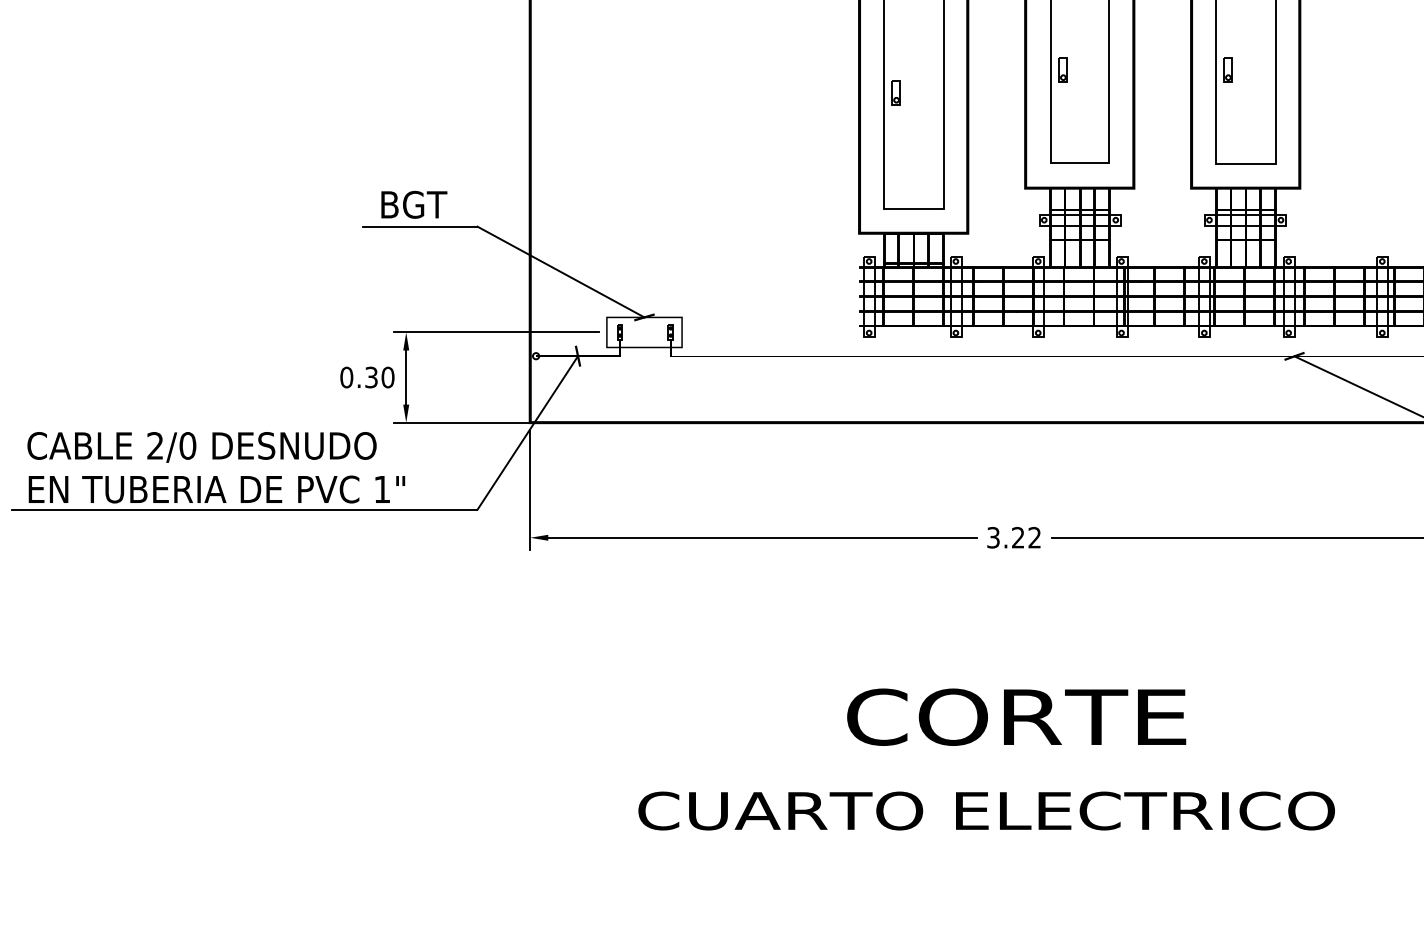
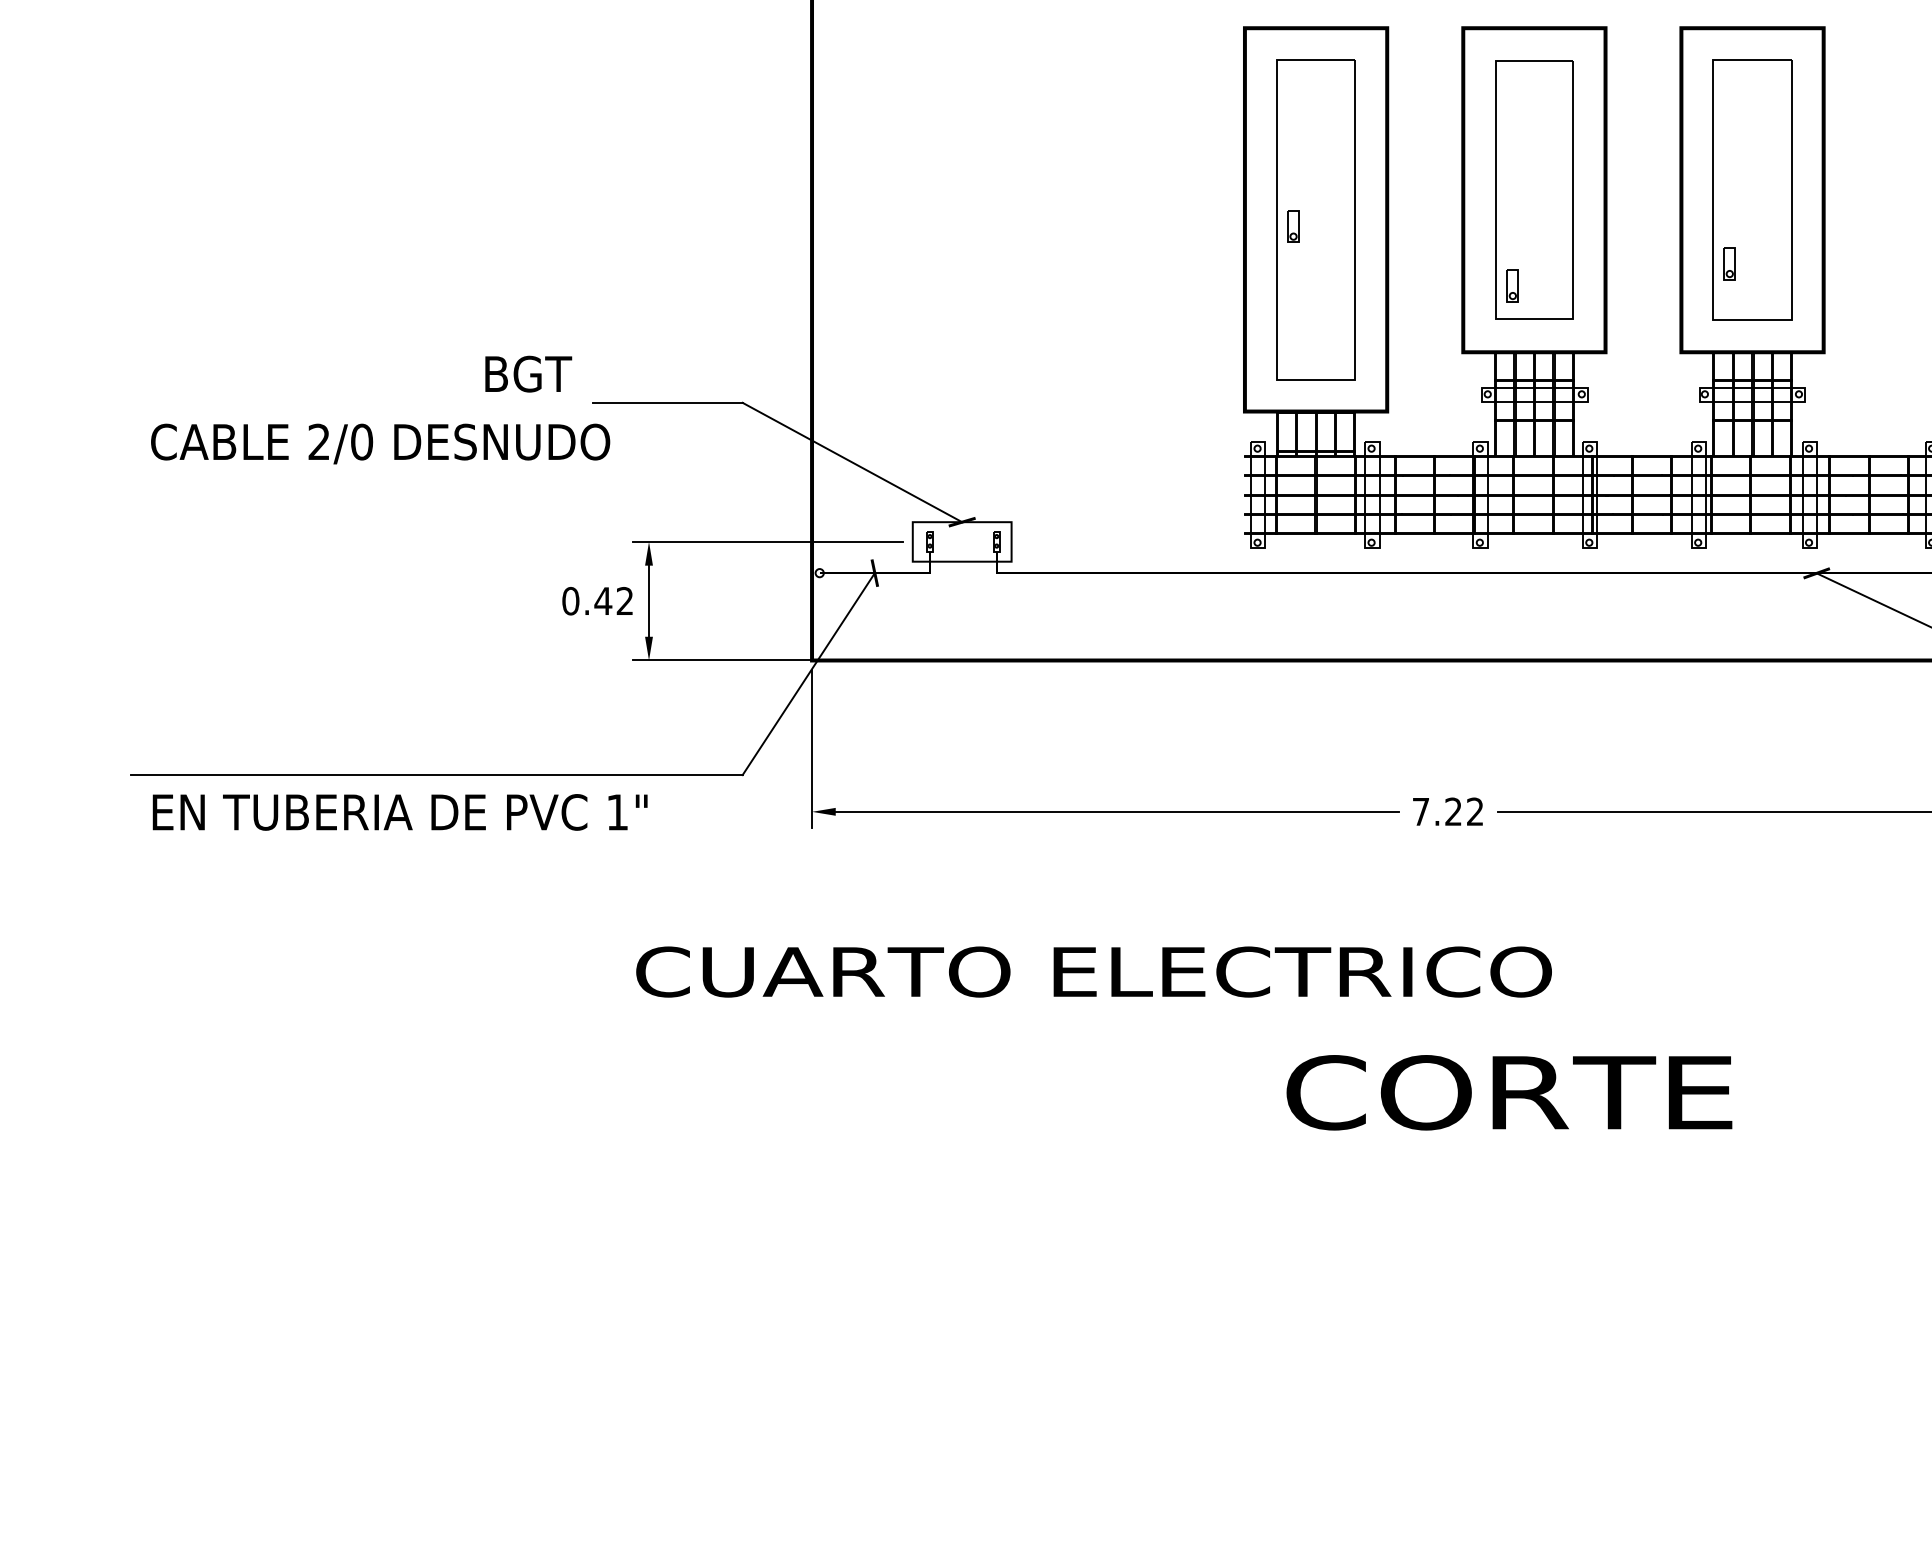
part: (1063, 69) -> (1512, 285), moved
part: (1228, 69) -> (1729, 263), moved
text: (414, 204) -> (528, 373), moved
text: (379, 377) -> (613, 600), 0.30 -> 0.42
text: (201, 446) -> (380, 443), moved
text: (216, 489) -> (399, 812), moved
text: (993, 537) -> (1420, 811), 3.22 -> 7.22
text: (1016, 717) -> (1509, 1092), moved
text: (986, 810) -> (1093, 971), moved

